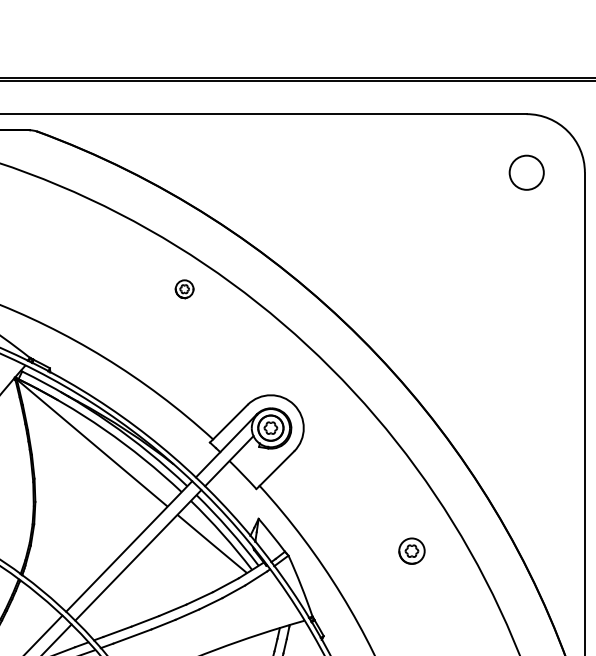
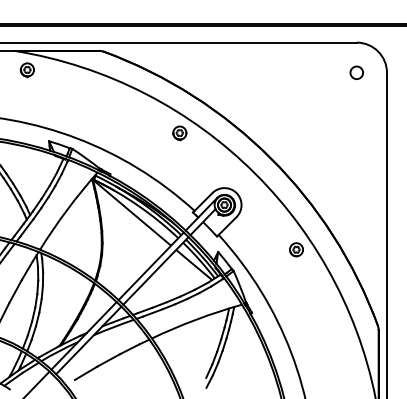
circle: (525, 171) -> (356, 72), size x0.71
part: (183, 289) -> (179, 133), size x1.43
part: (411, 550) -> (296, 249), moved

